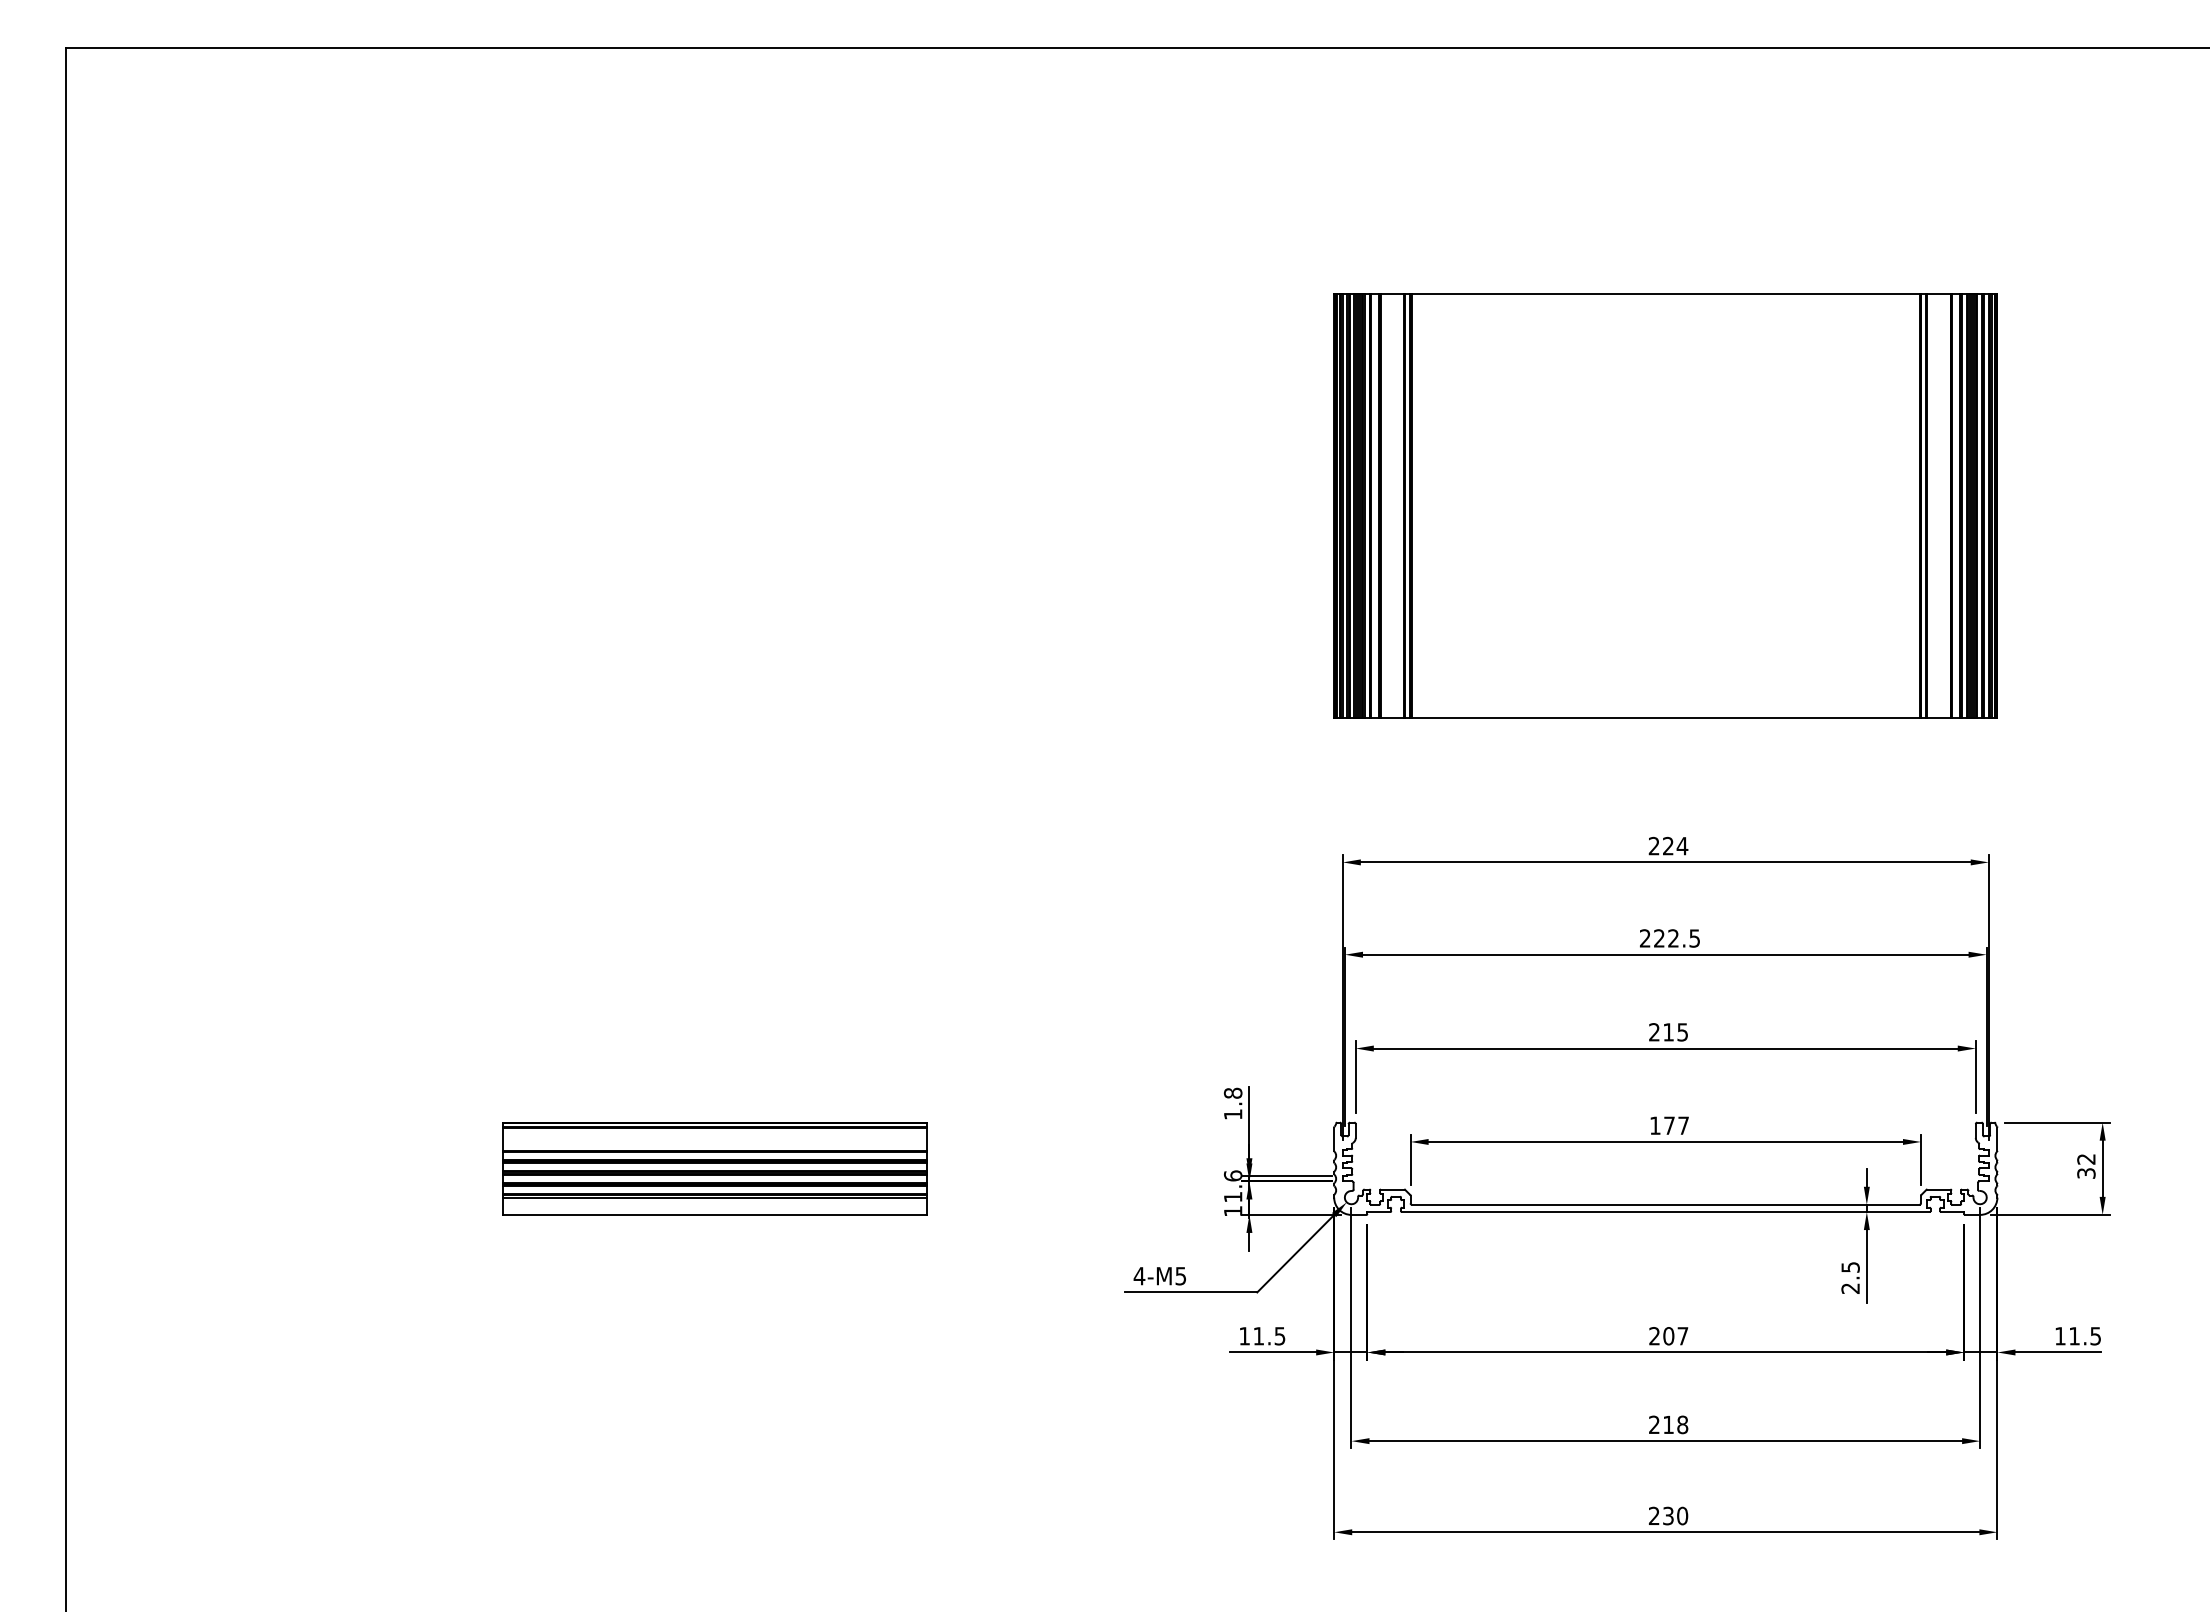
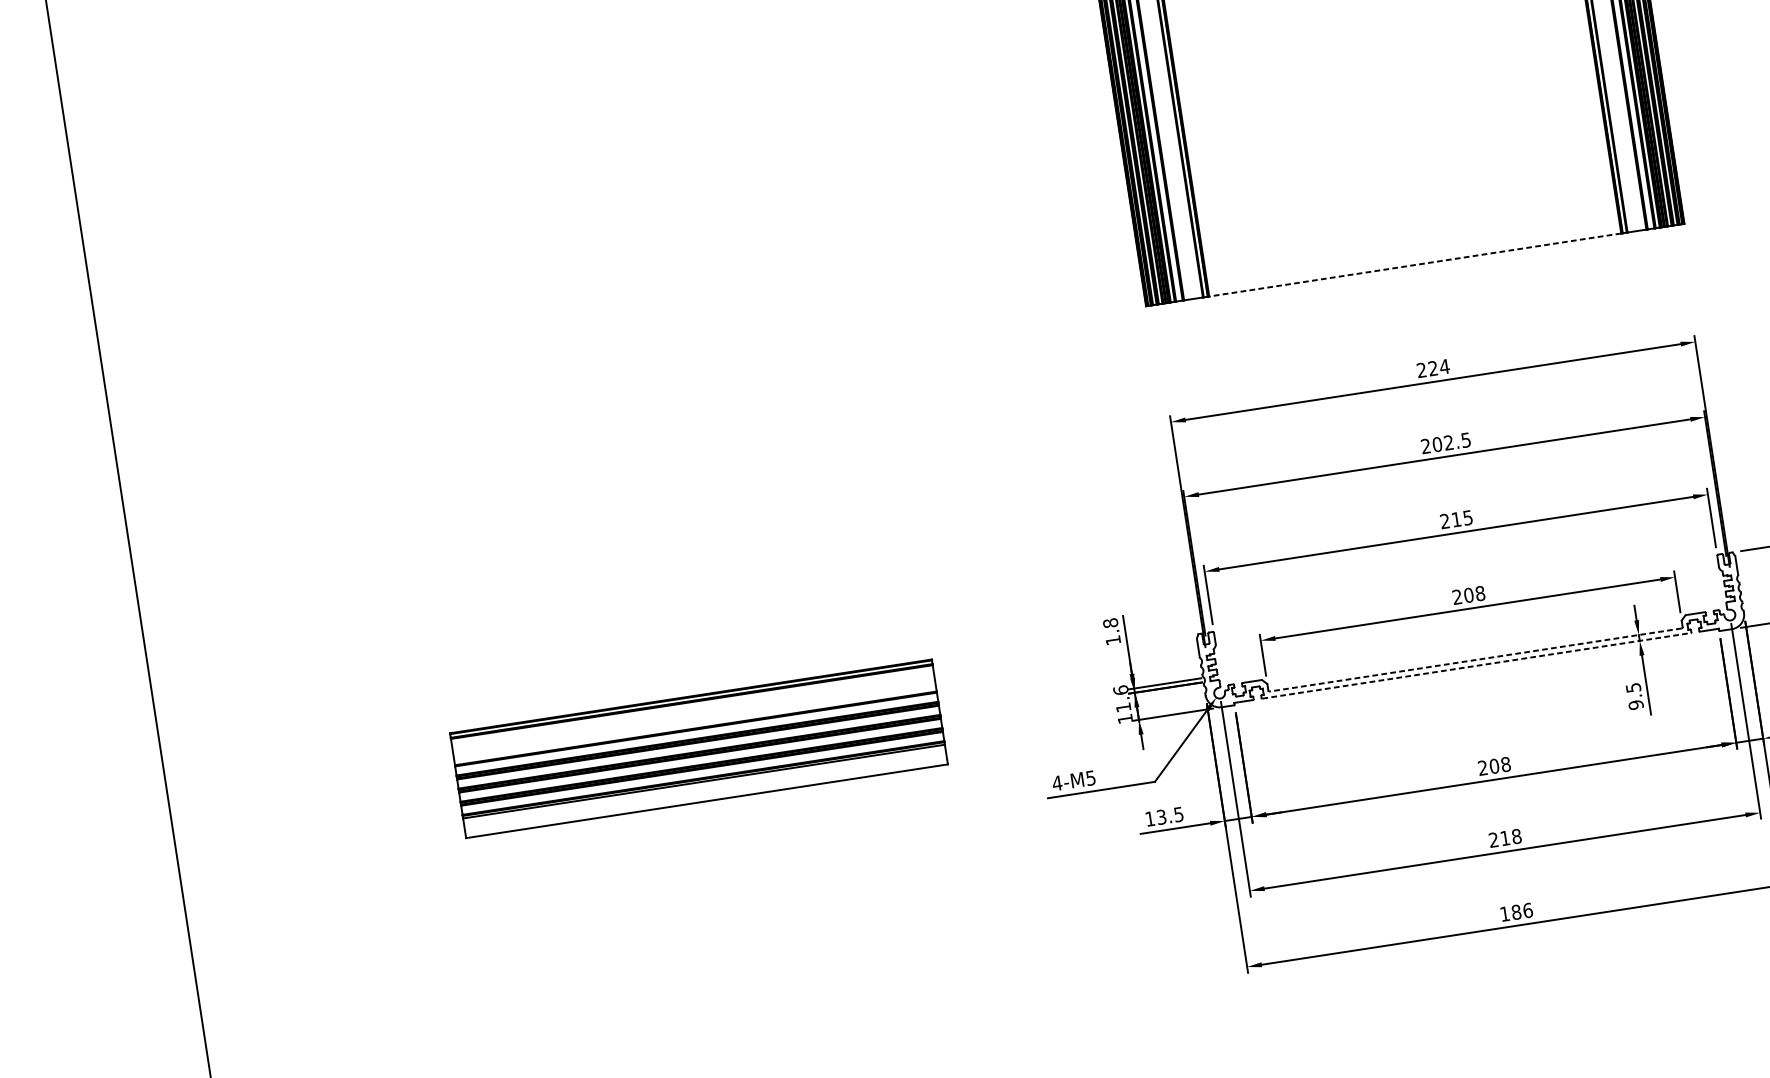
line: (1665, 718) -> (1415, 265), solid -> dashed
text: (1659, 938) -> (1437, 444), 222.5 -> 202.5
text: (1669, 1125) -> (1468, 595), 177 -> 208
part: (714, 1168) -> (698, 748), size x1.4
line: (1665, 1204) -> (1475, 659), solid -> dashed
line: (1665, 1212) -> (1476, 666), solid -> dashed
text: (1850, 1288) -> (1636, 704), 2.5 -> 9.5
text: (1258, 1336) -> (1161, 817), 11.5 -> 13.5
text: (1682, 1336) -> (1505, 764), 207 -> 208
text: (1668, 1515) -> (1516, 911), 230 -> 186

